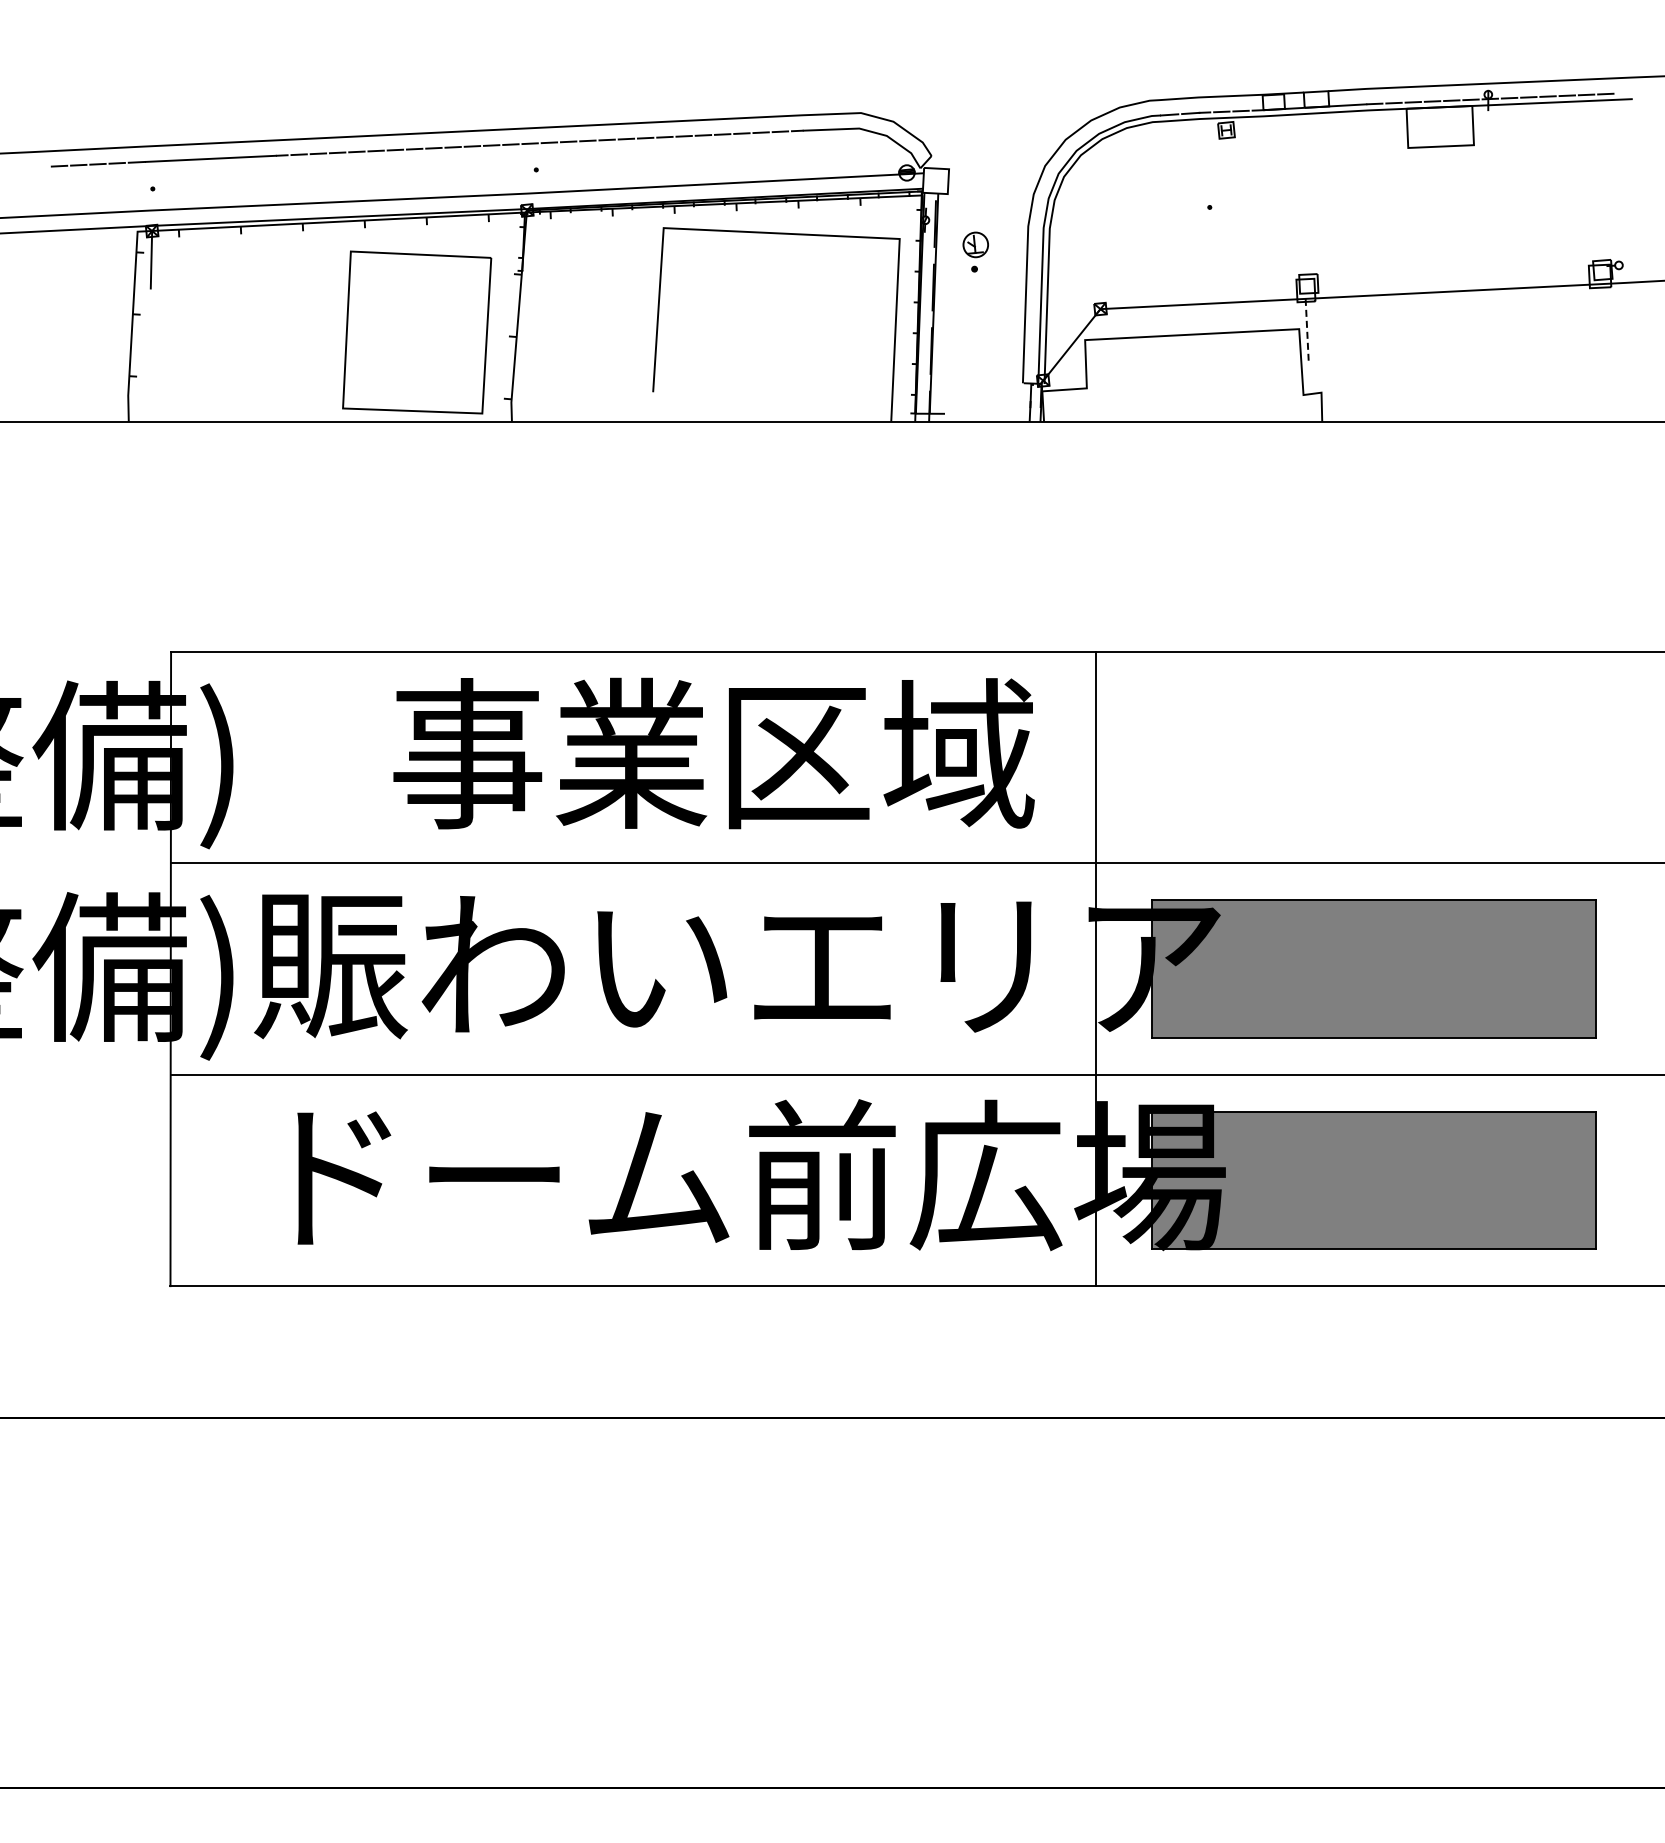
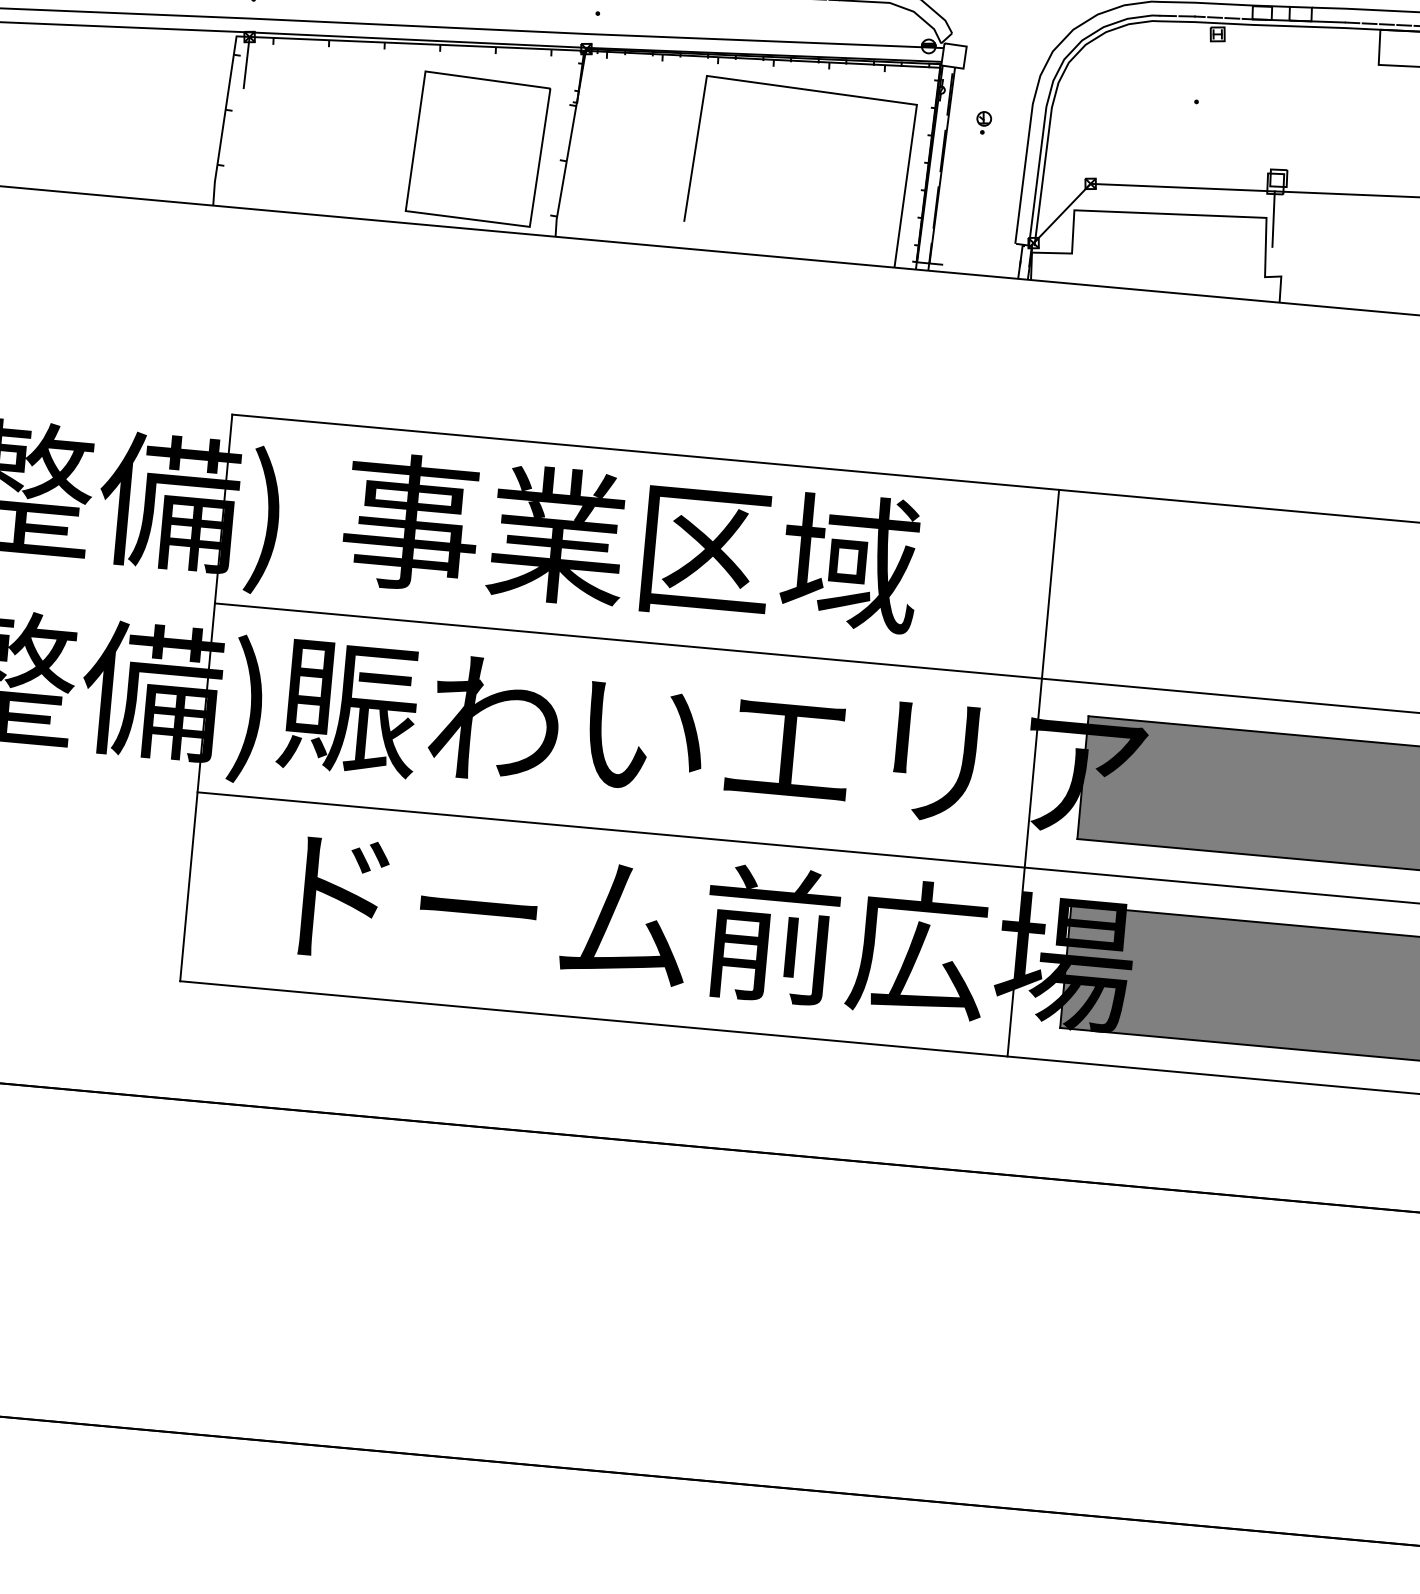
part: (975, 252) -> (983, 123), size x0.62
line: (1307, 329) -> (1273, 218), dashed -> solid
text: (713, 753) -> (630, 542), moved

